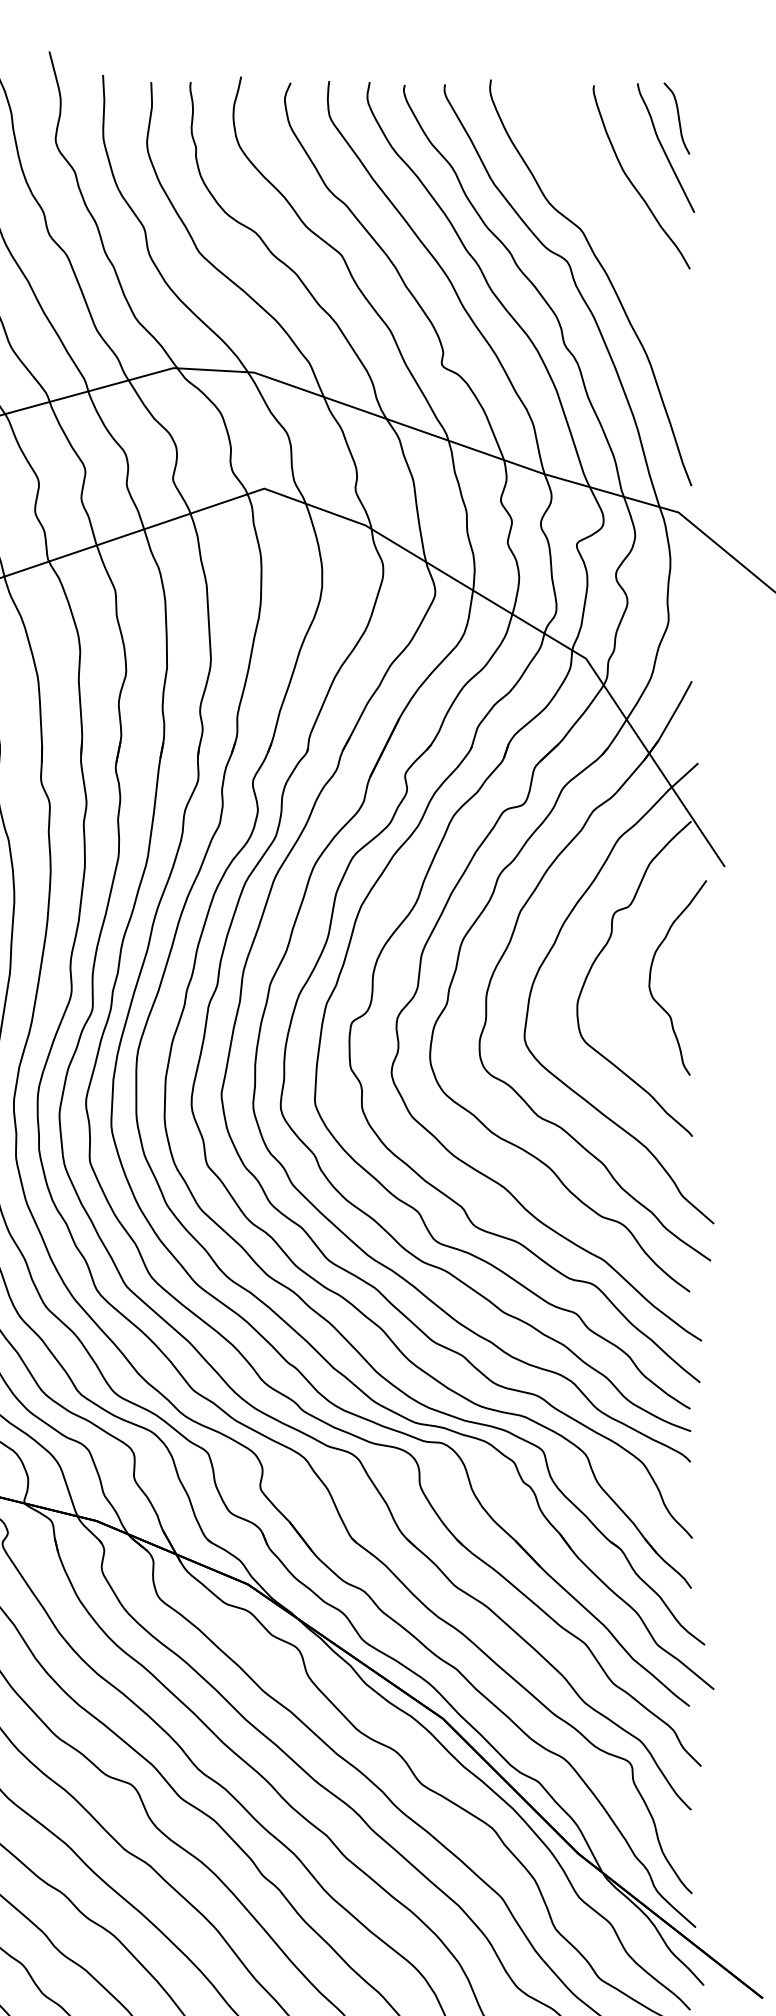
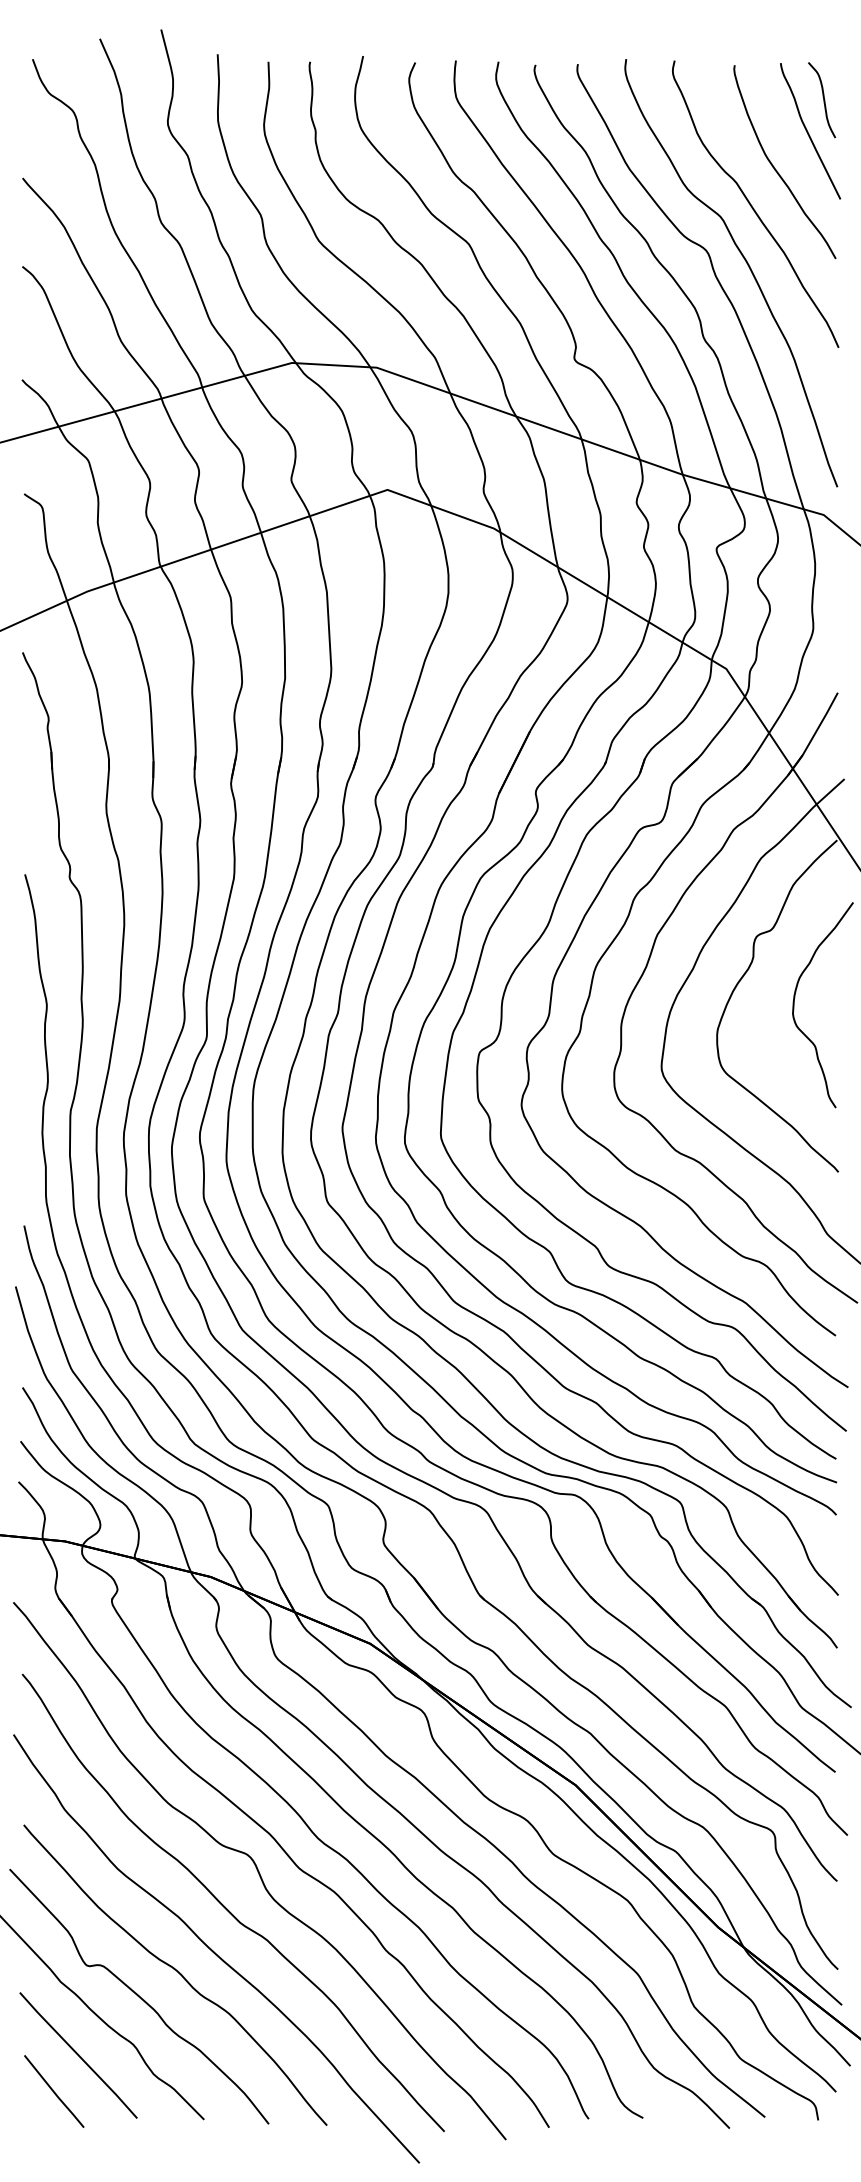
curve: (610, 218) -> (752, 205), added

